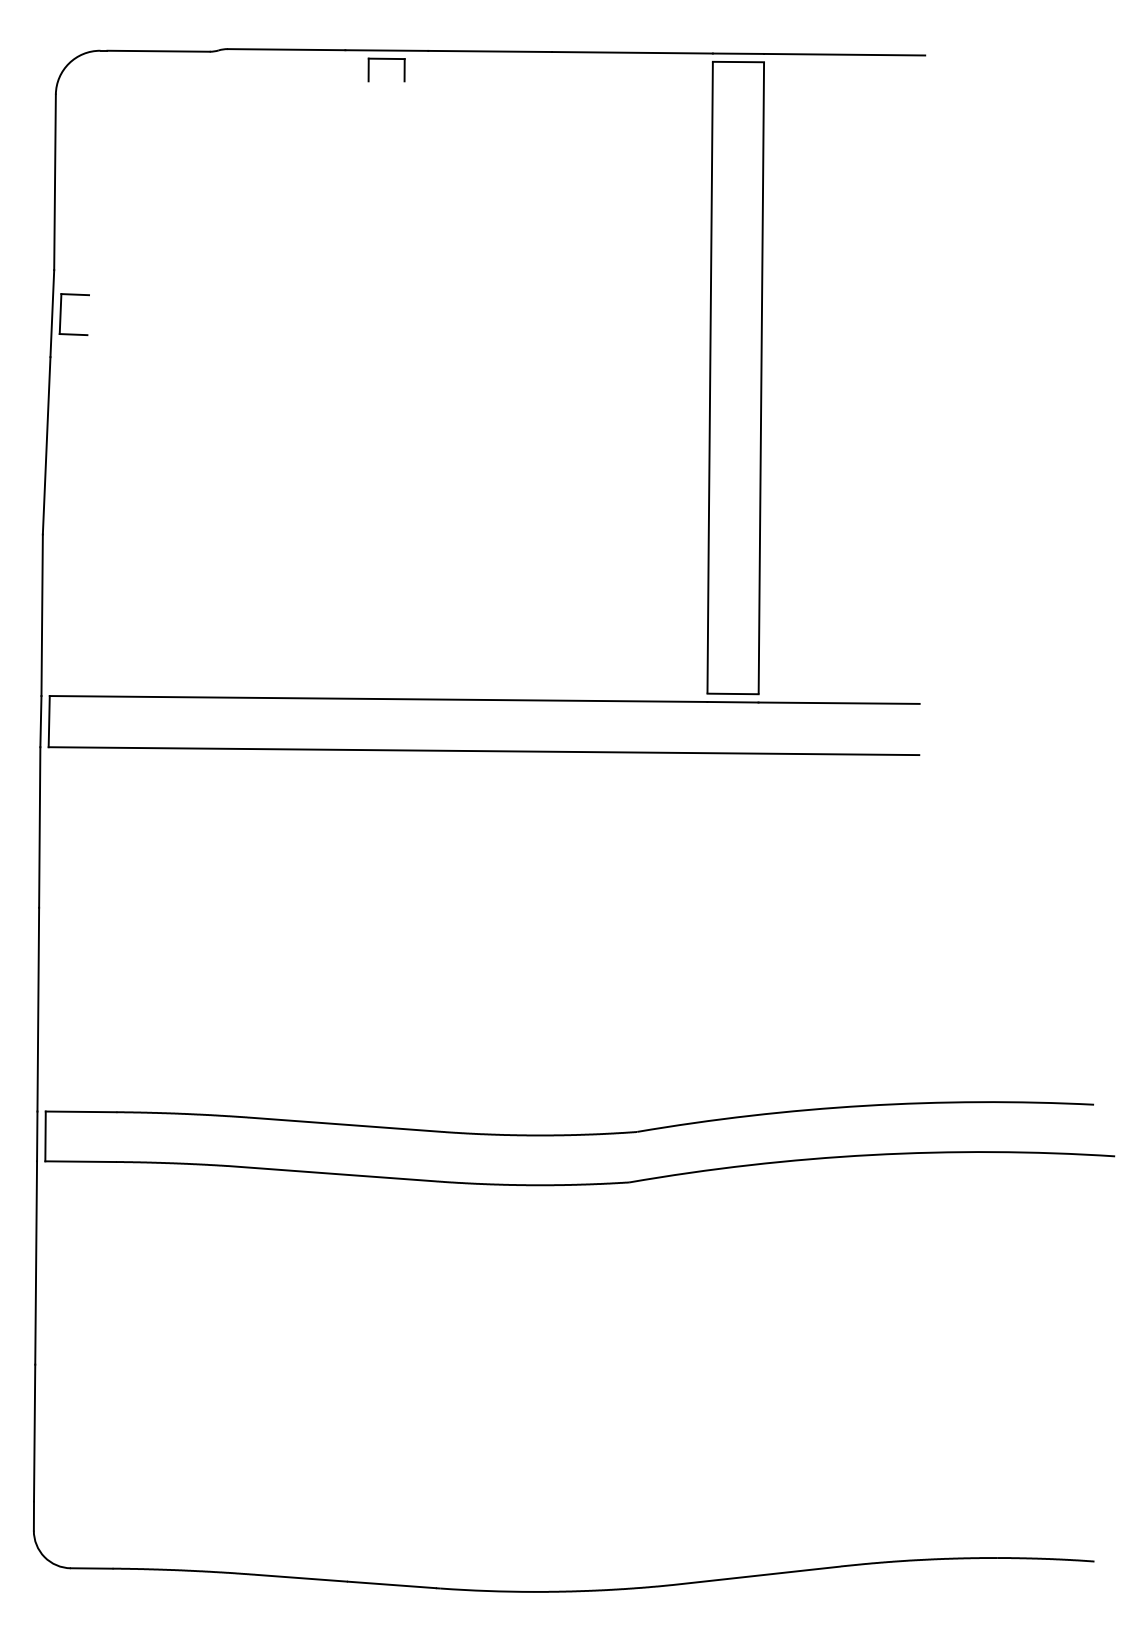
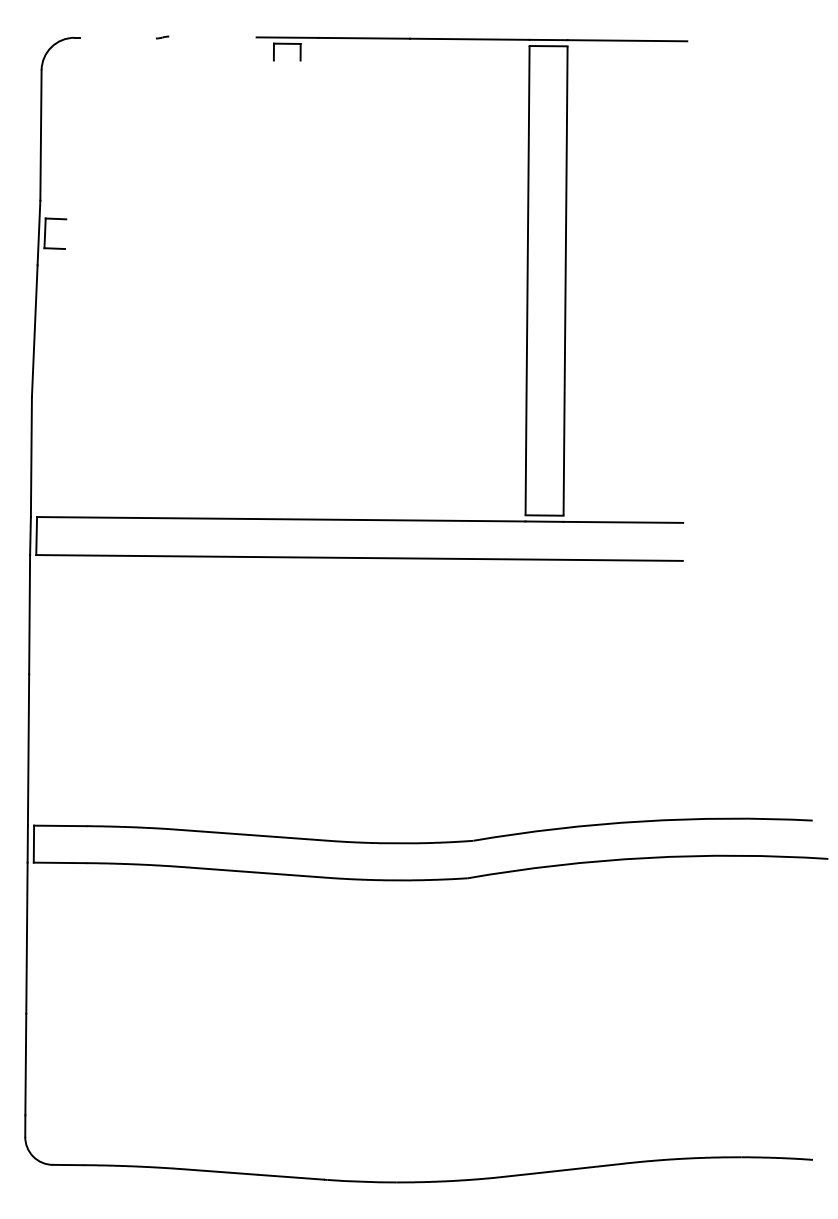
line: (285, 49) -> (212, 36), removed
line: (158, 50) -> (117, 37), removed

